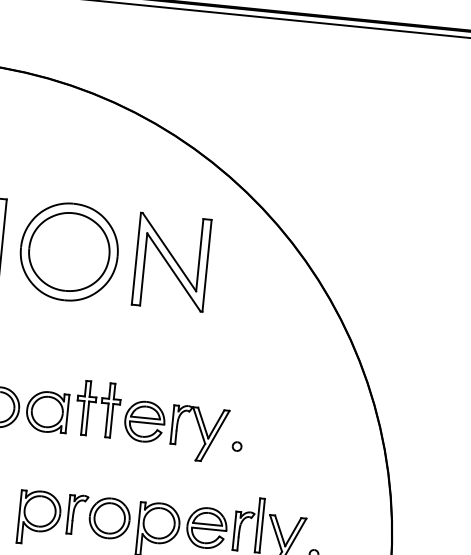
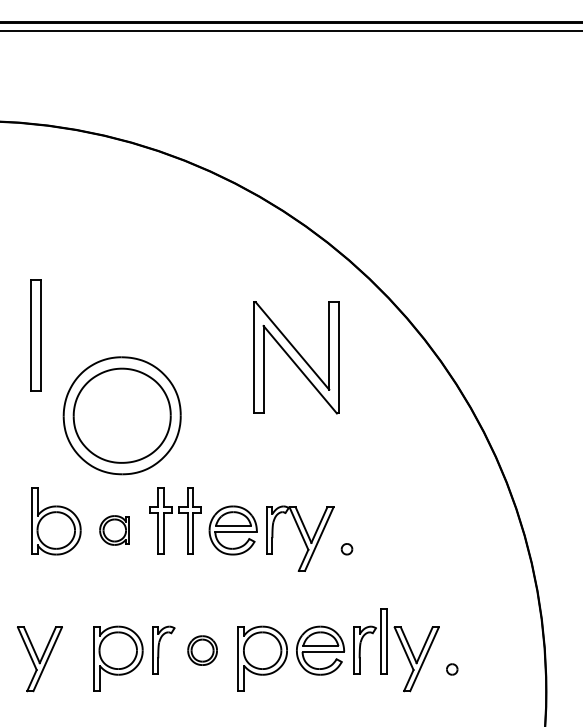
part: (68, 251) -> (121, 415), moved
part: (171, 262) -> (296, 357), moved
part: (46, 411) -> (114, 530), size x0.6
part: (109, 518) -> (202, 650), size x0.6

